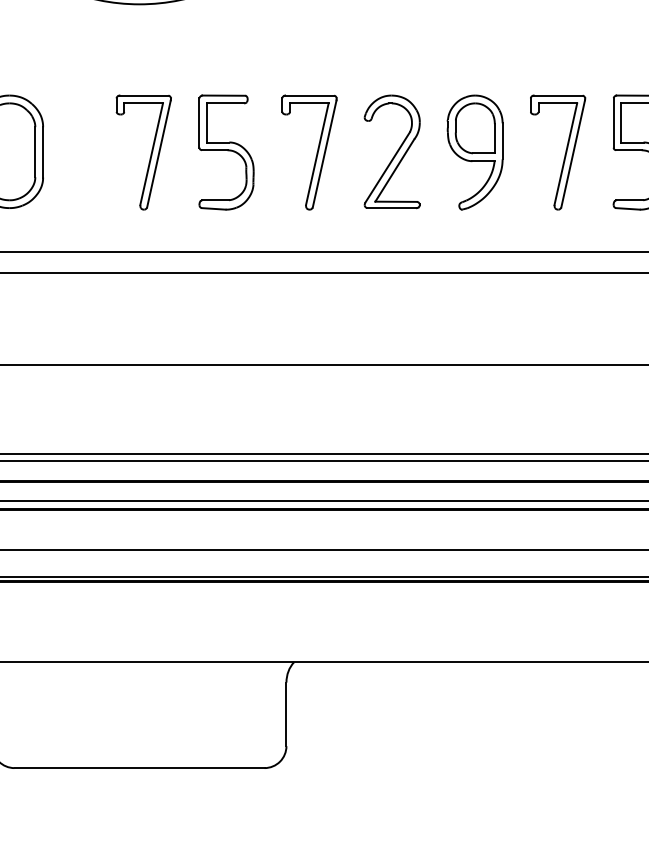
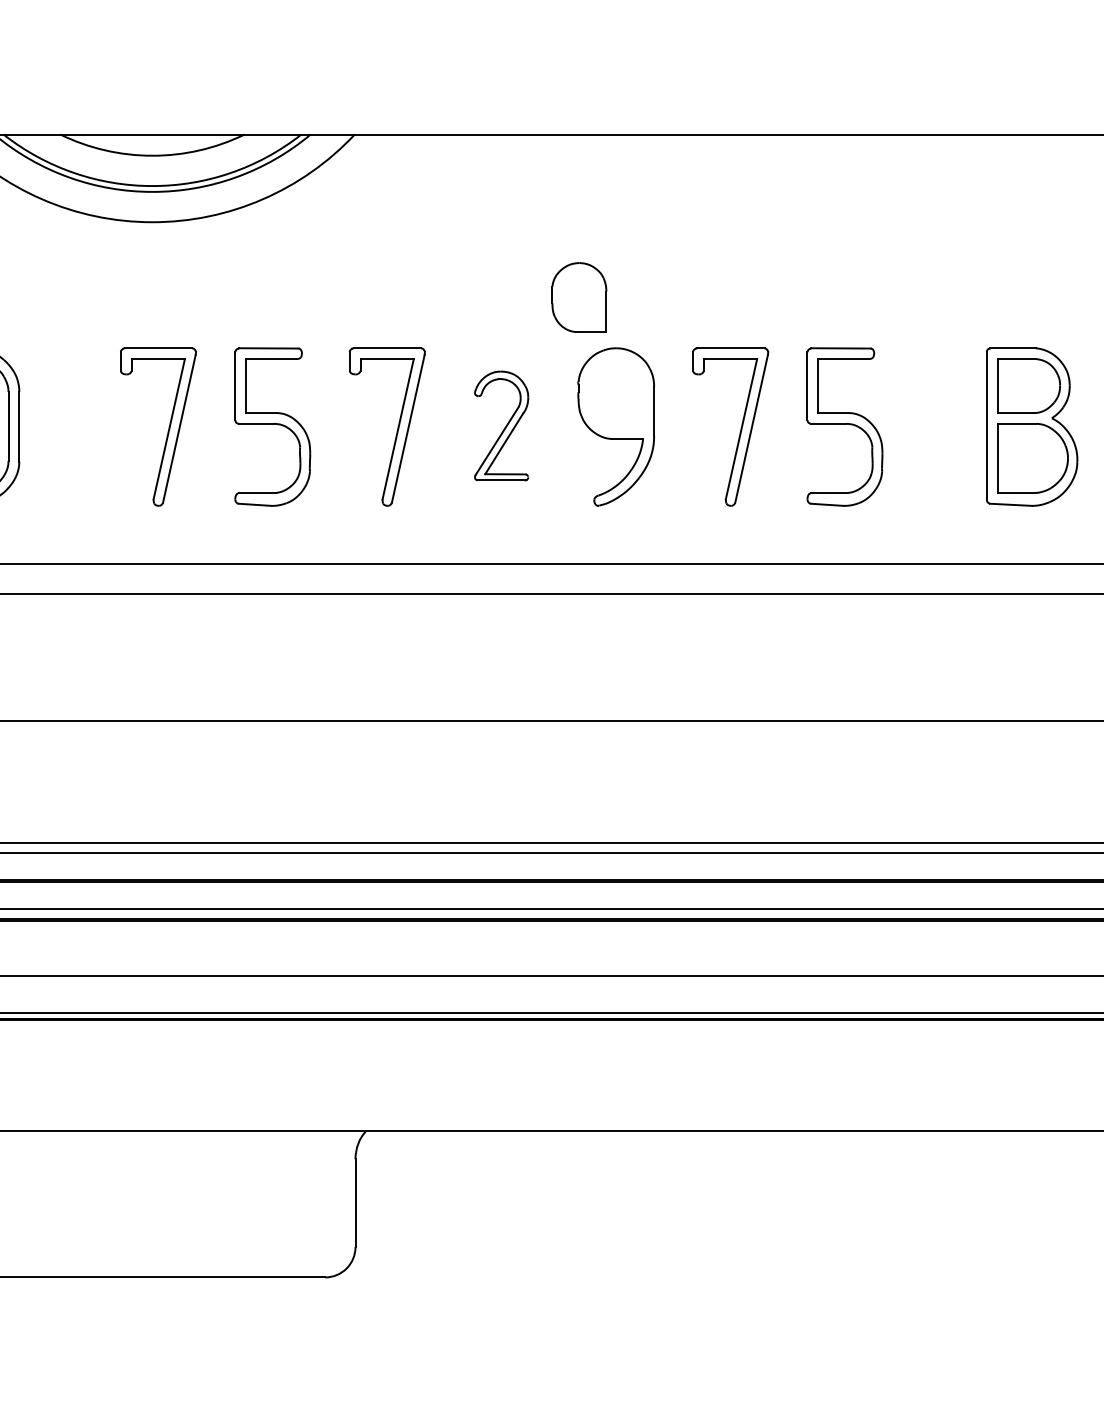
part: (475, 128) -> (579, 297), moved
part: (392, 151) -> (501, 425), size x0.7

